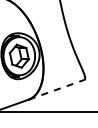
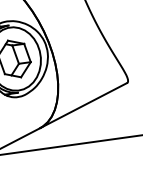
line: (57, 89) -> (84, 105), dashed -> solid

